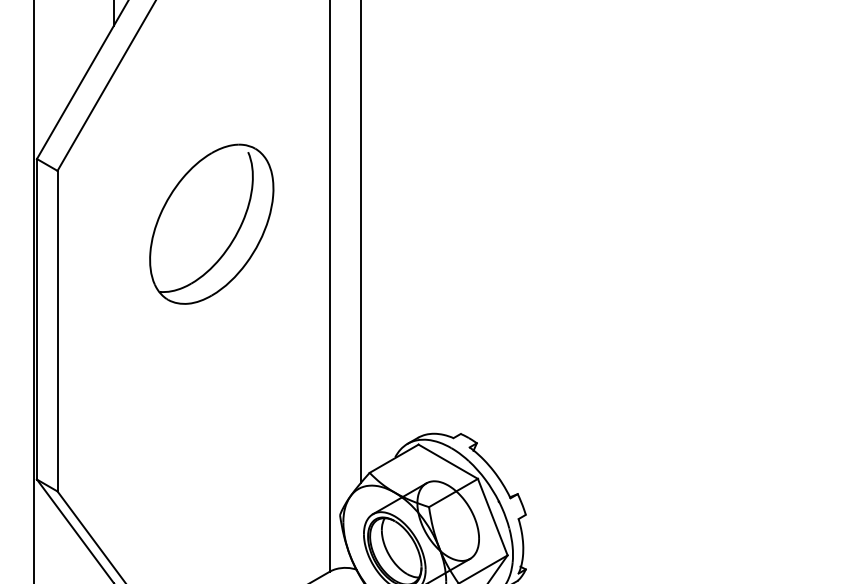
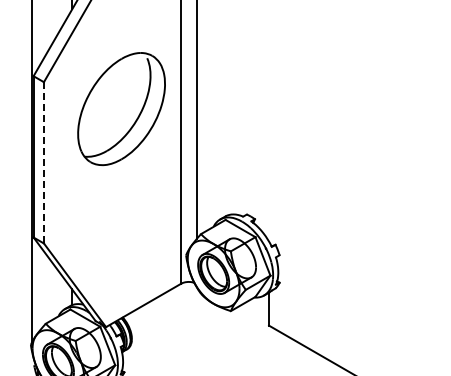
part: (211, 223) -> (121, 108), size x1.4
line: (56, 330) -> (43, 162), solid -> dashed

